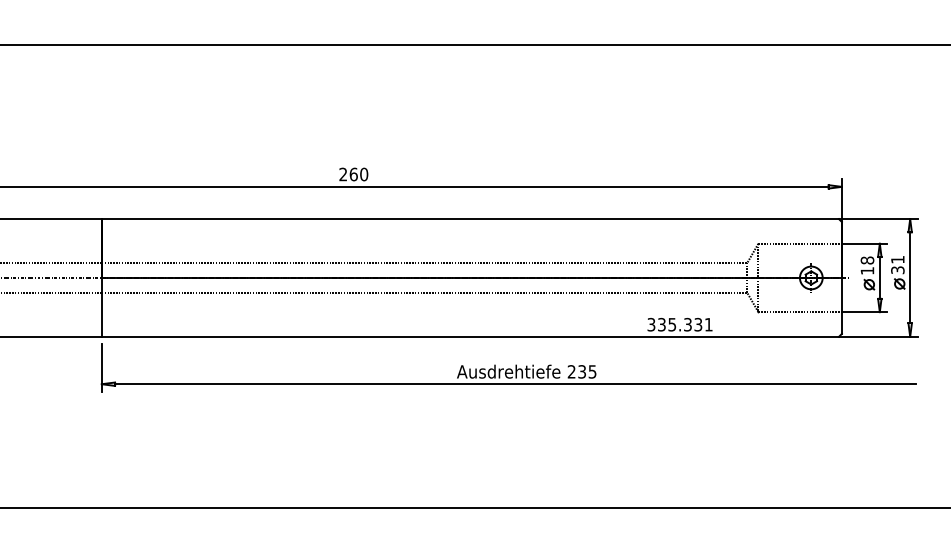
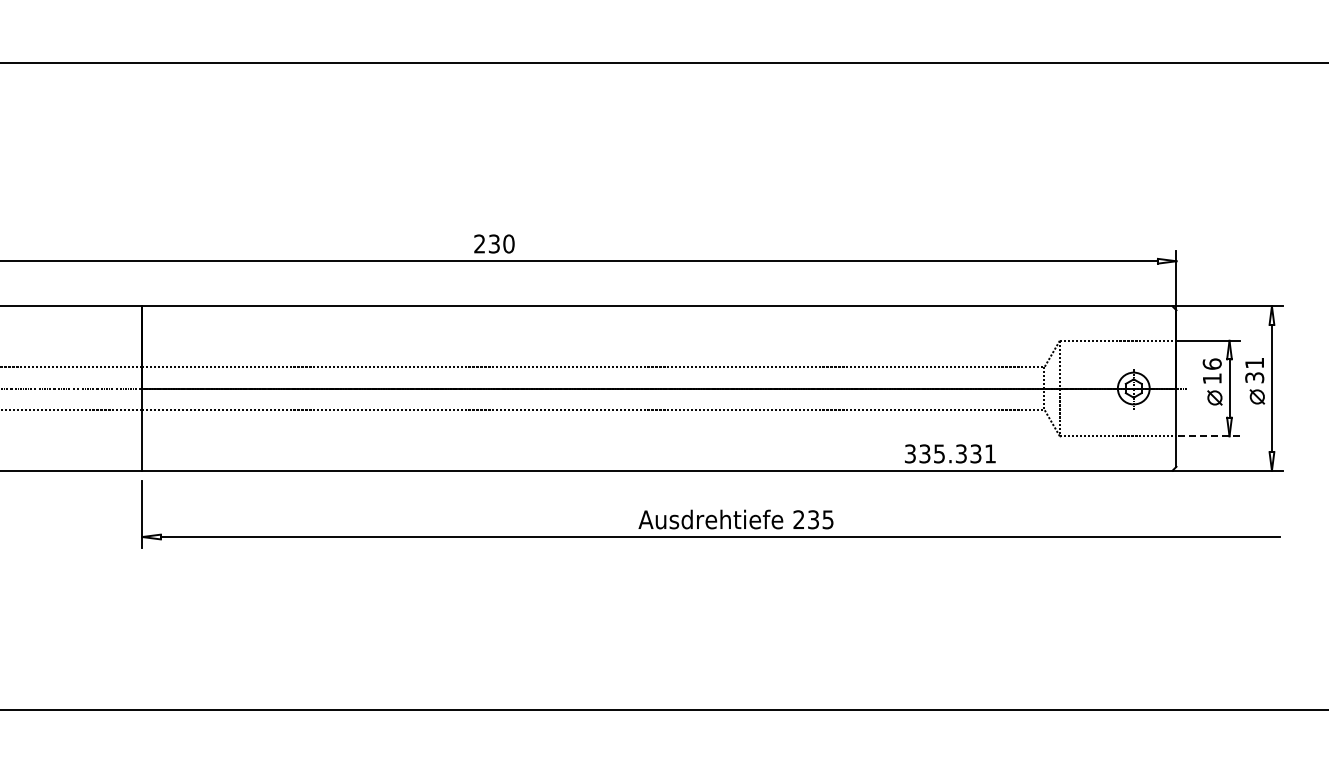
text: (353, 174) -> (494, 243), 260 -> 230
text: (866, 260) -> (1211, 363), 18 -> 16
line: (864, 312) -> (1208, 436), solid -> dashed

